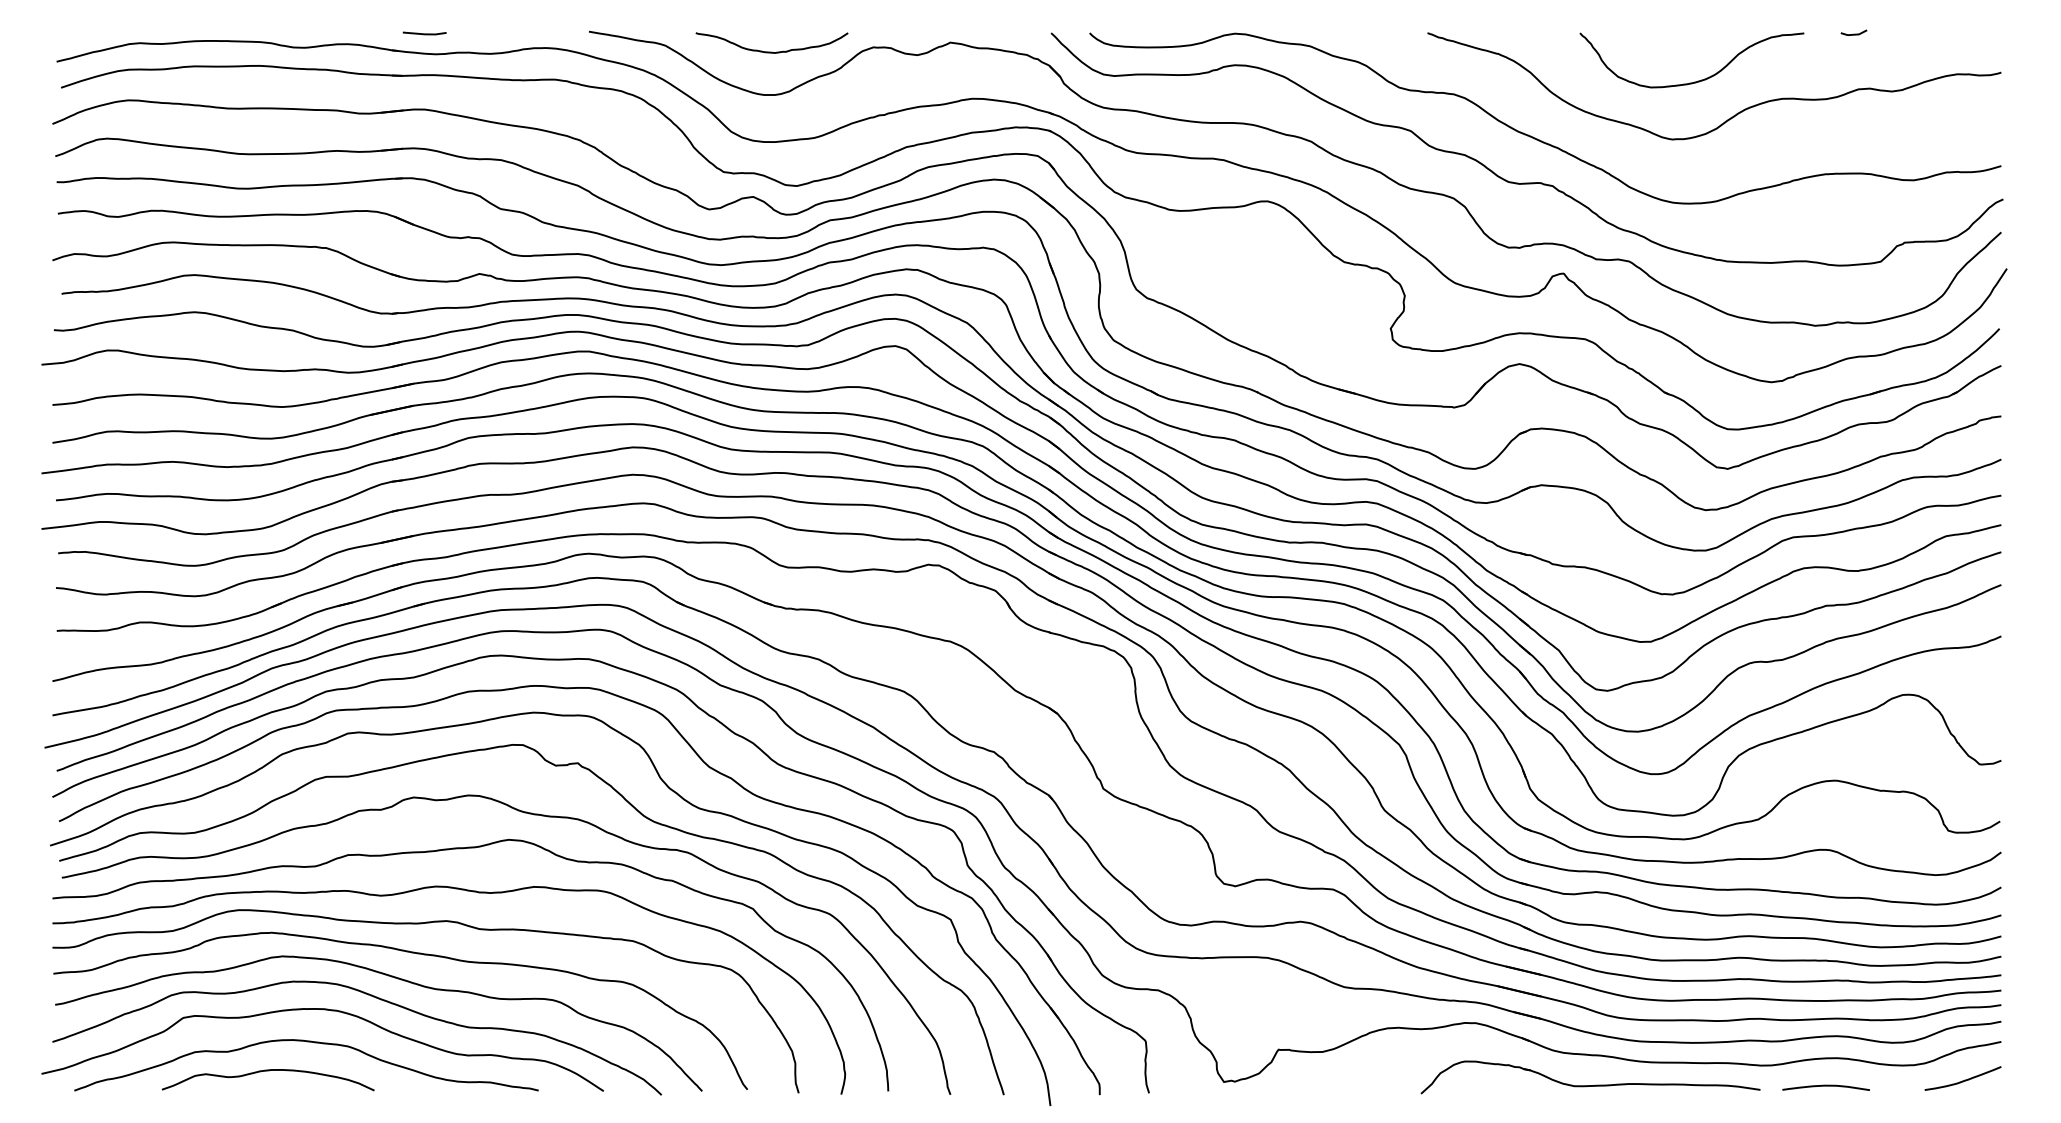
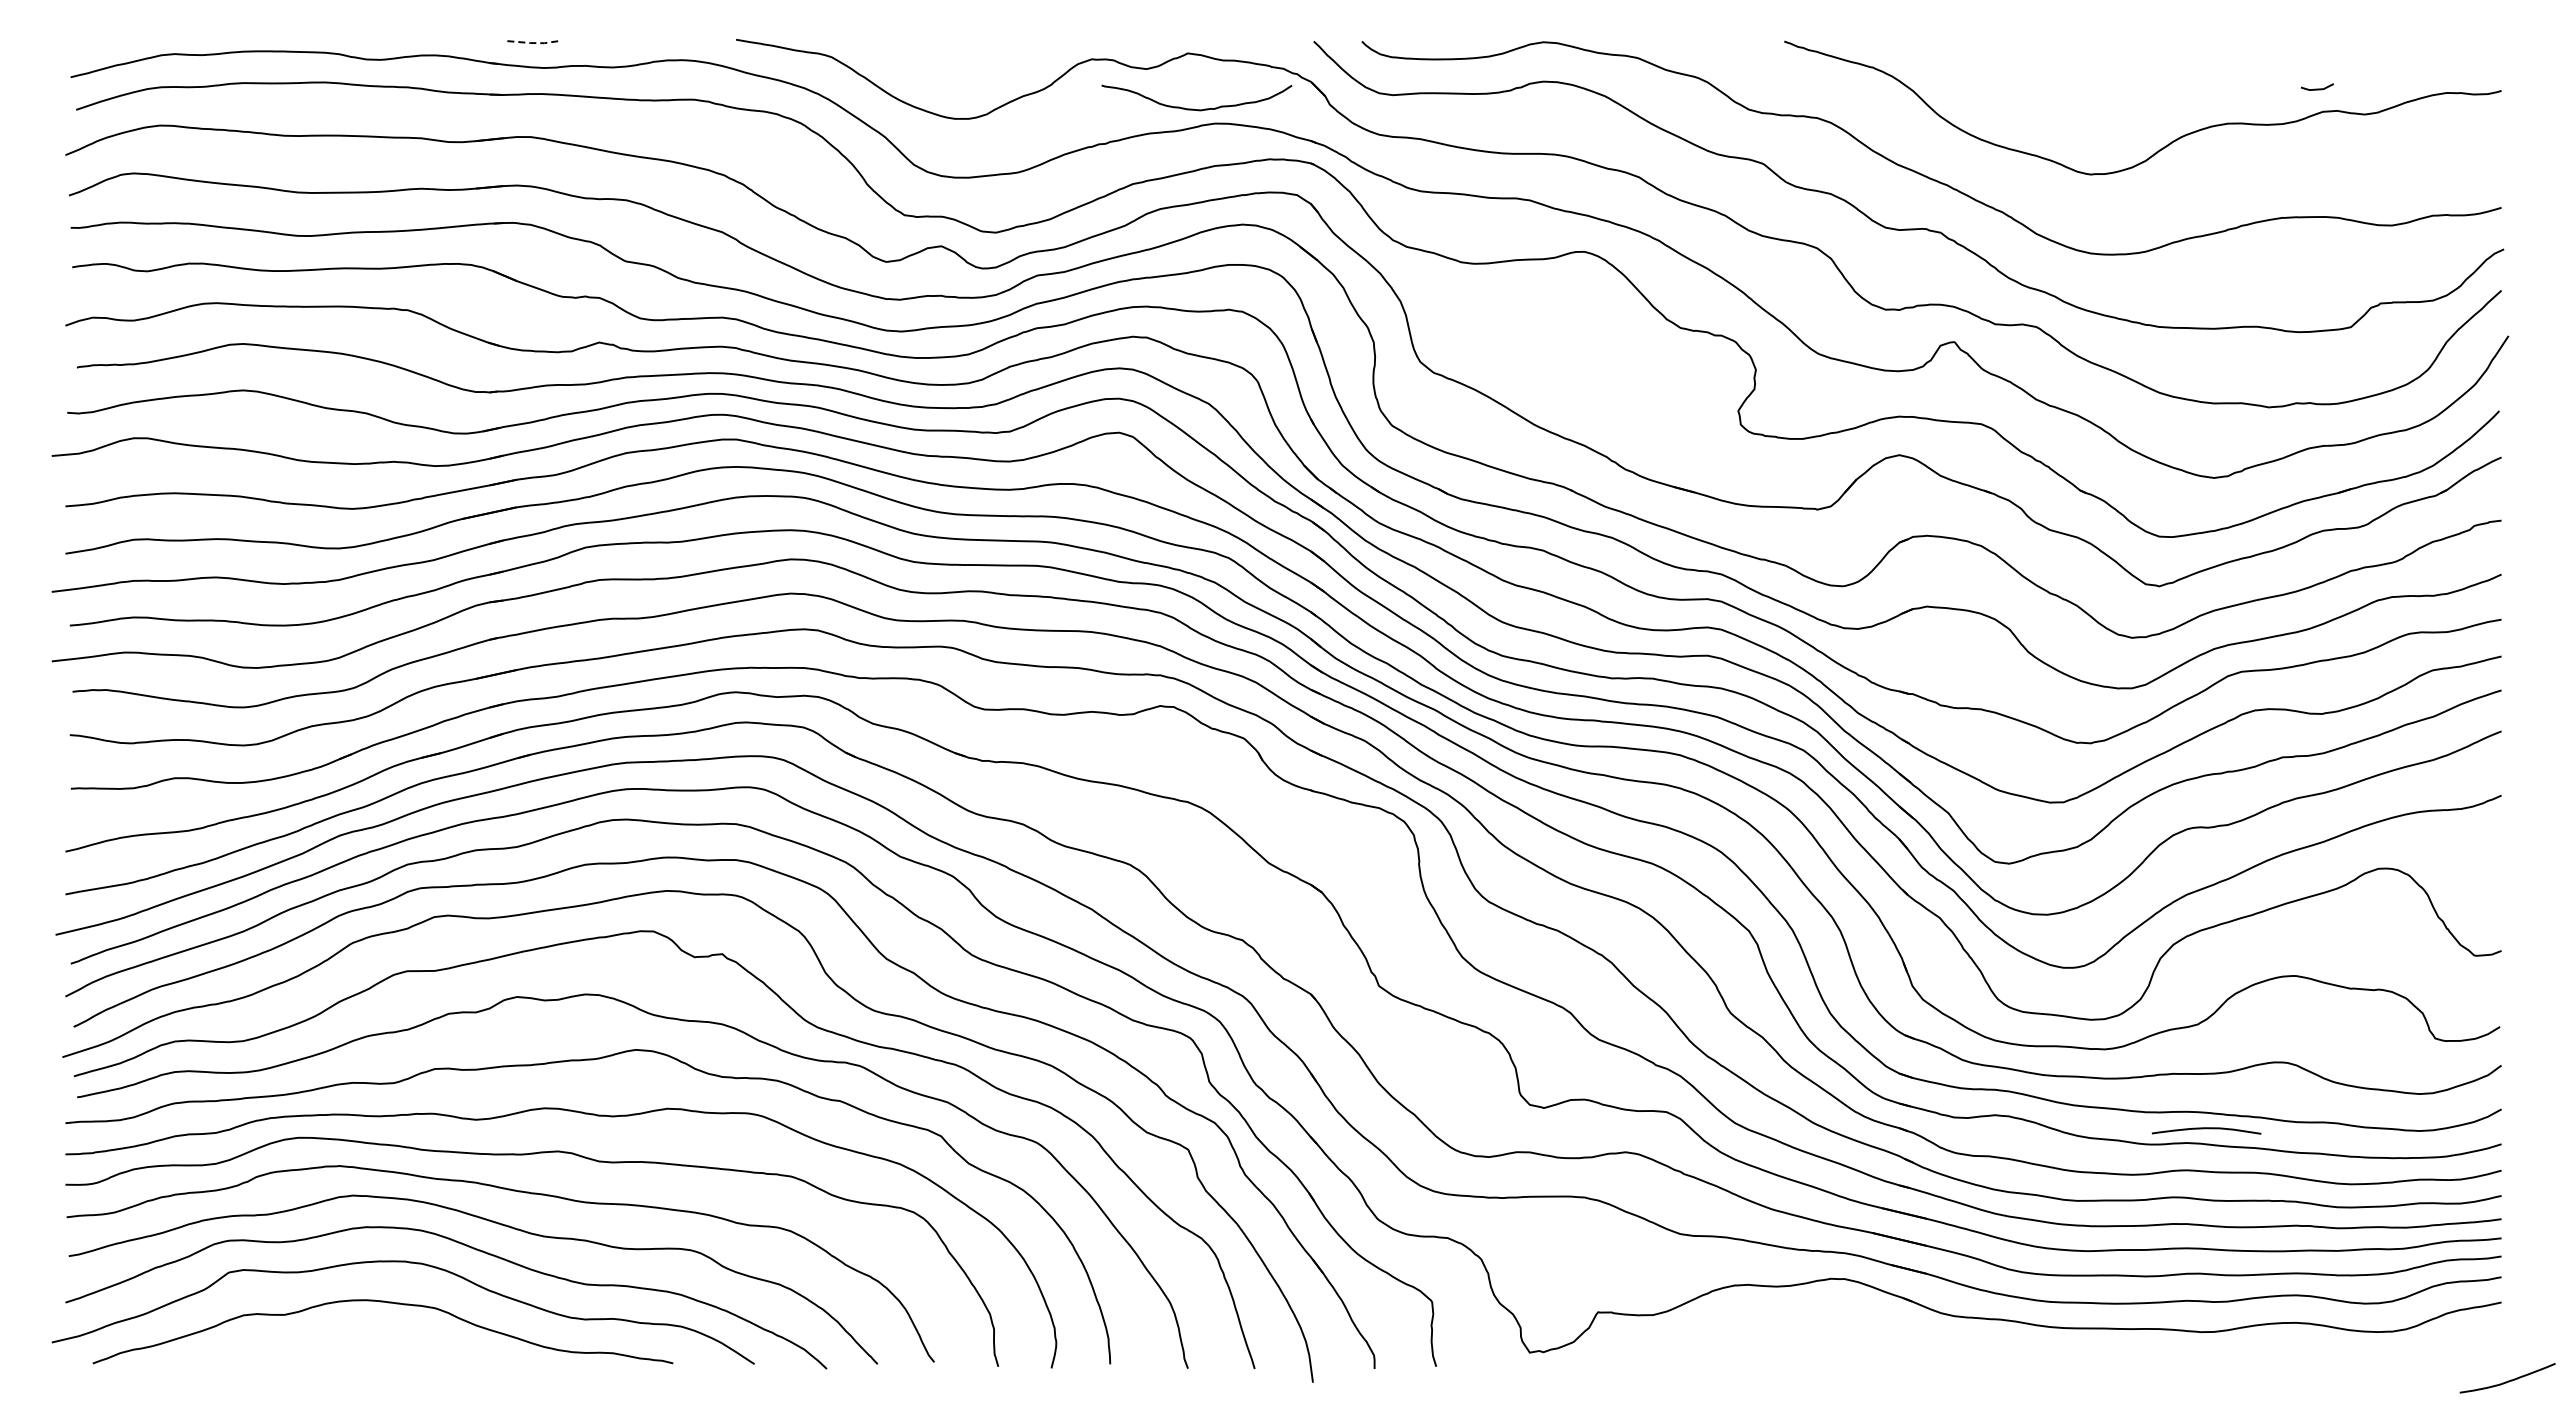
line: (1853, 33) -> (2316, 88), moved
line: (424, 34) -> (530, 43), solid -> dashed
curve: (769, 51) -> (1193, 108), moved
curve: (1696, 81) -> (2120, 101), removed
curve: (267, 1071) -> (334, 1339), removed
curve: (1963, 1080) -> (2508, 1380), moved
part: (1590, 1085) -> (1987, 1356), removed
curve: (1826, 1086) -> (2206, 1129), moved

